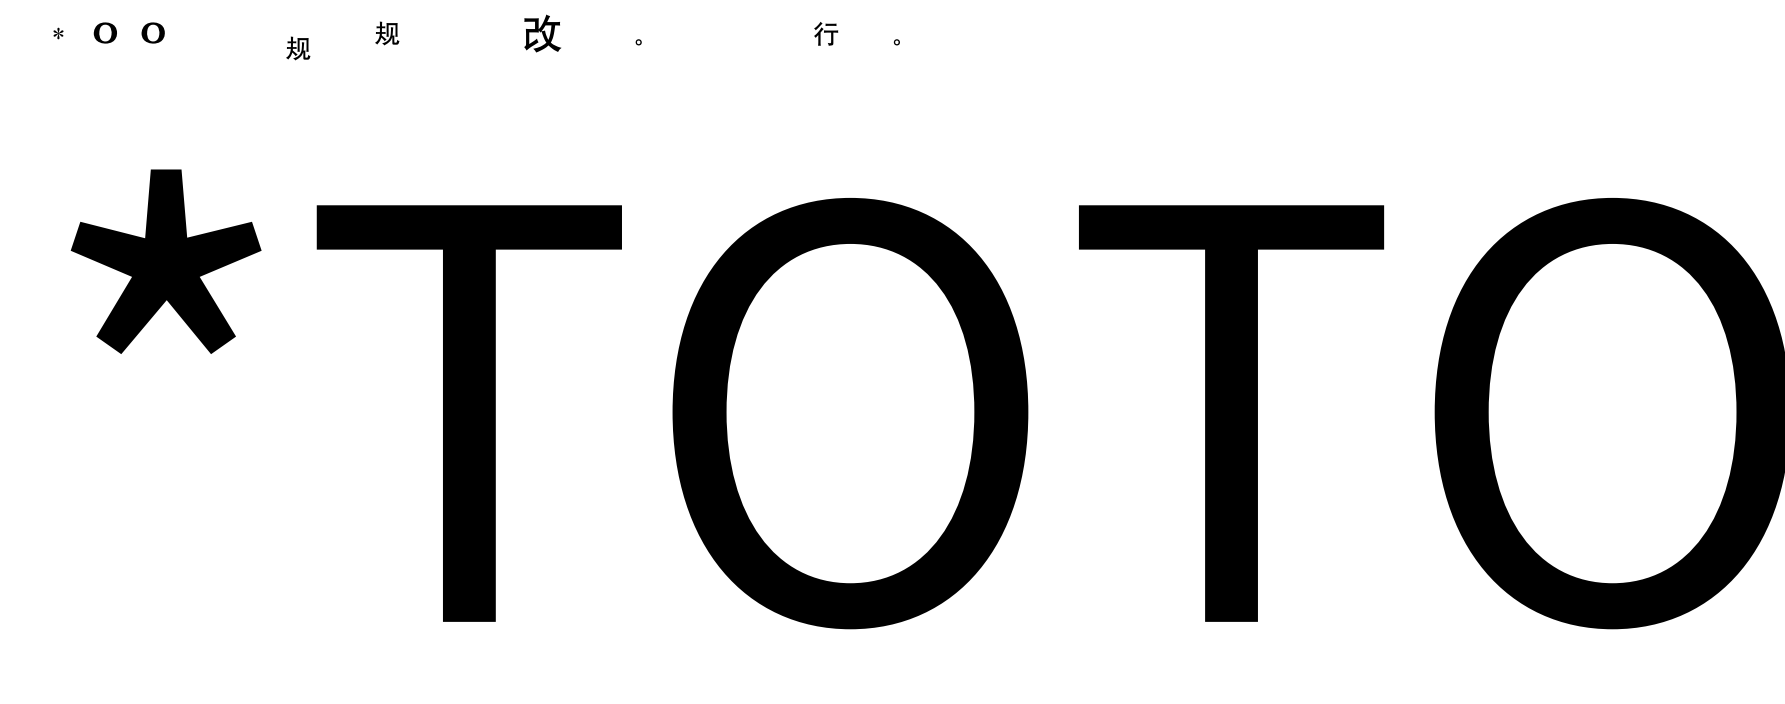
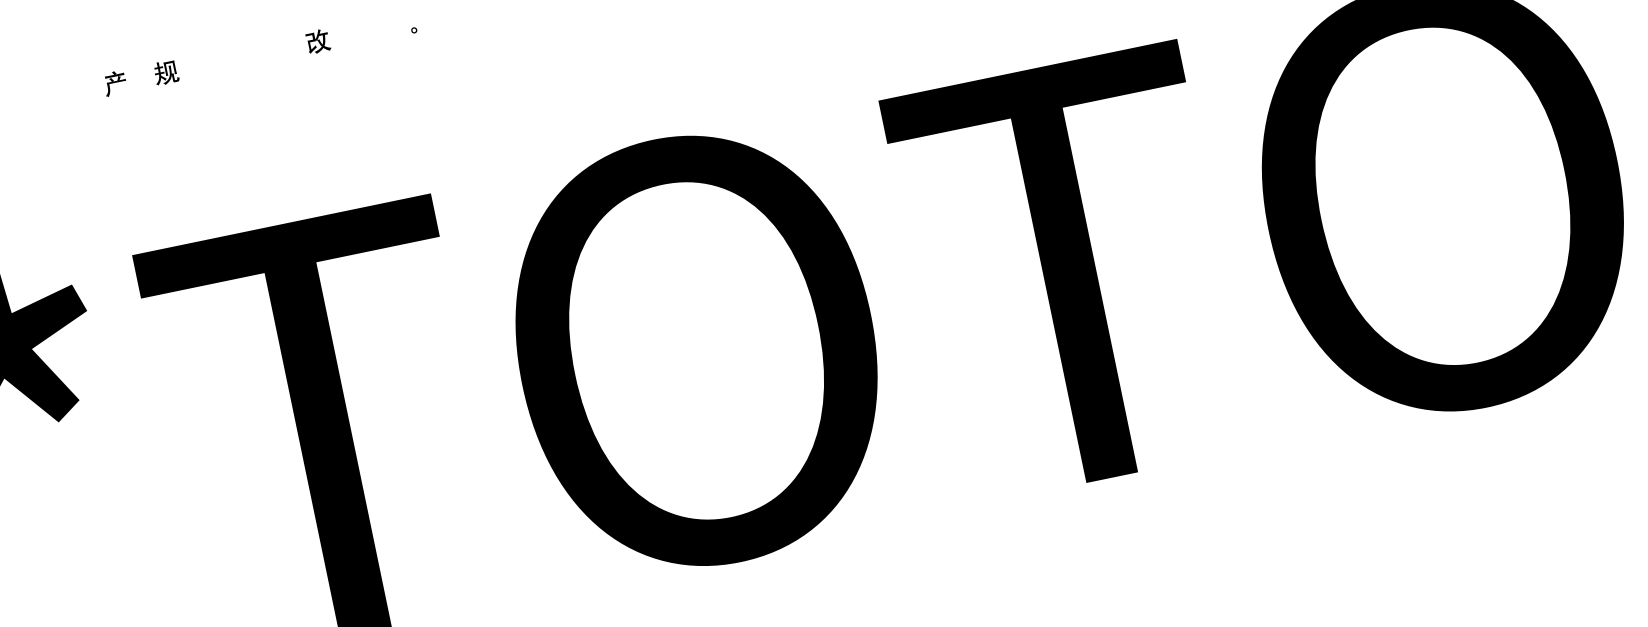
fill: (334, 33) -> (114, 83), added
part: (542, 33) -> (318, 41), size x0.62
part: (298, 48) -> (82, 105), removed

